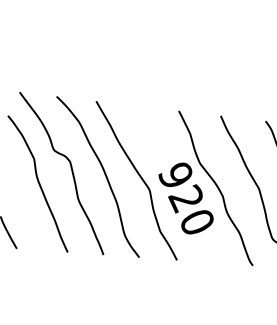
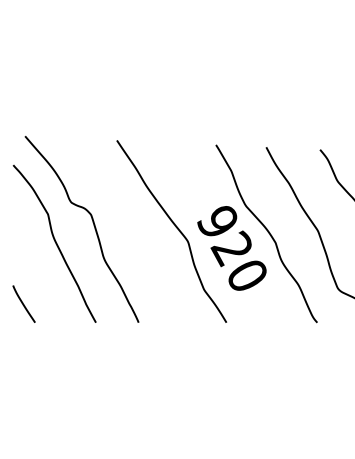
curve: (104, 173) -> (132, 225), removed

